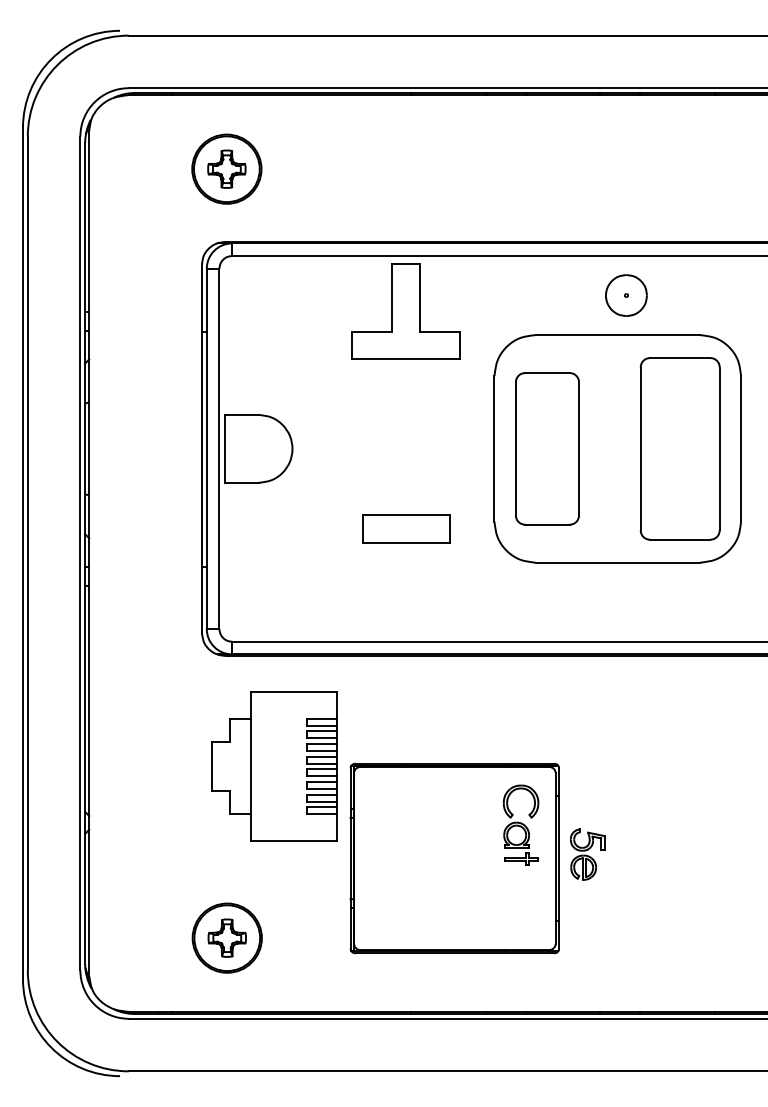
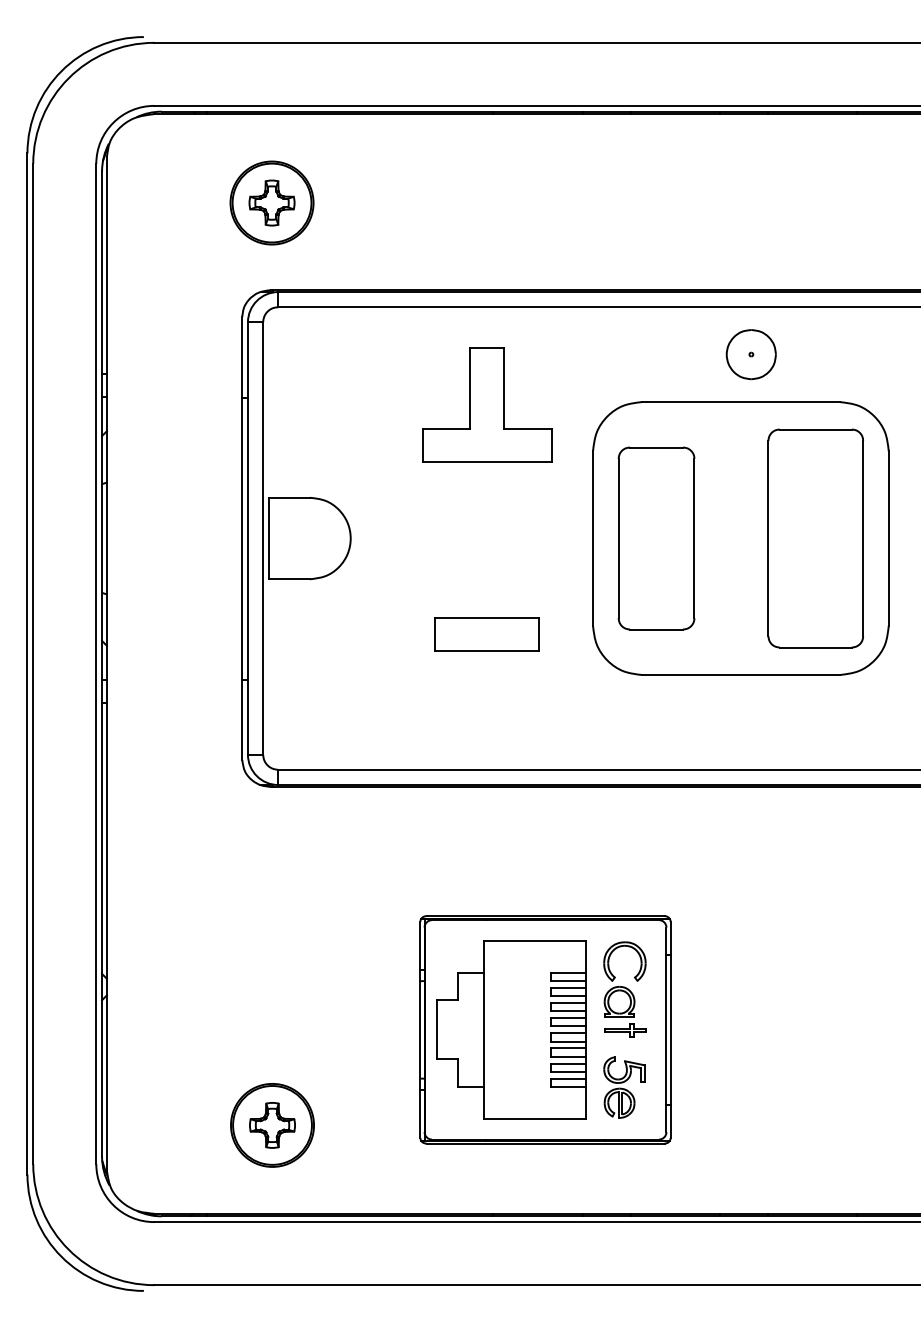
part: (405, 311) -> (486, 404), moved
part: (274, 766) -> (511, 1029), moved
part: (587, 854) -> (624, 1087), moved

